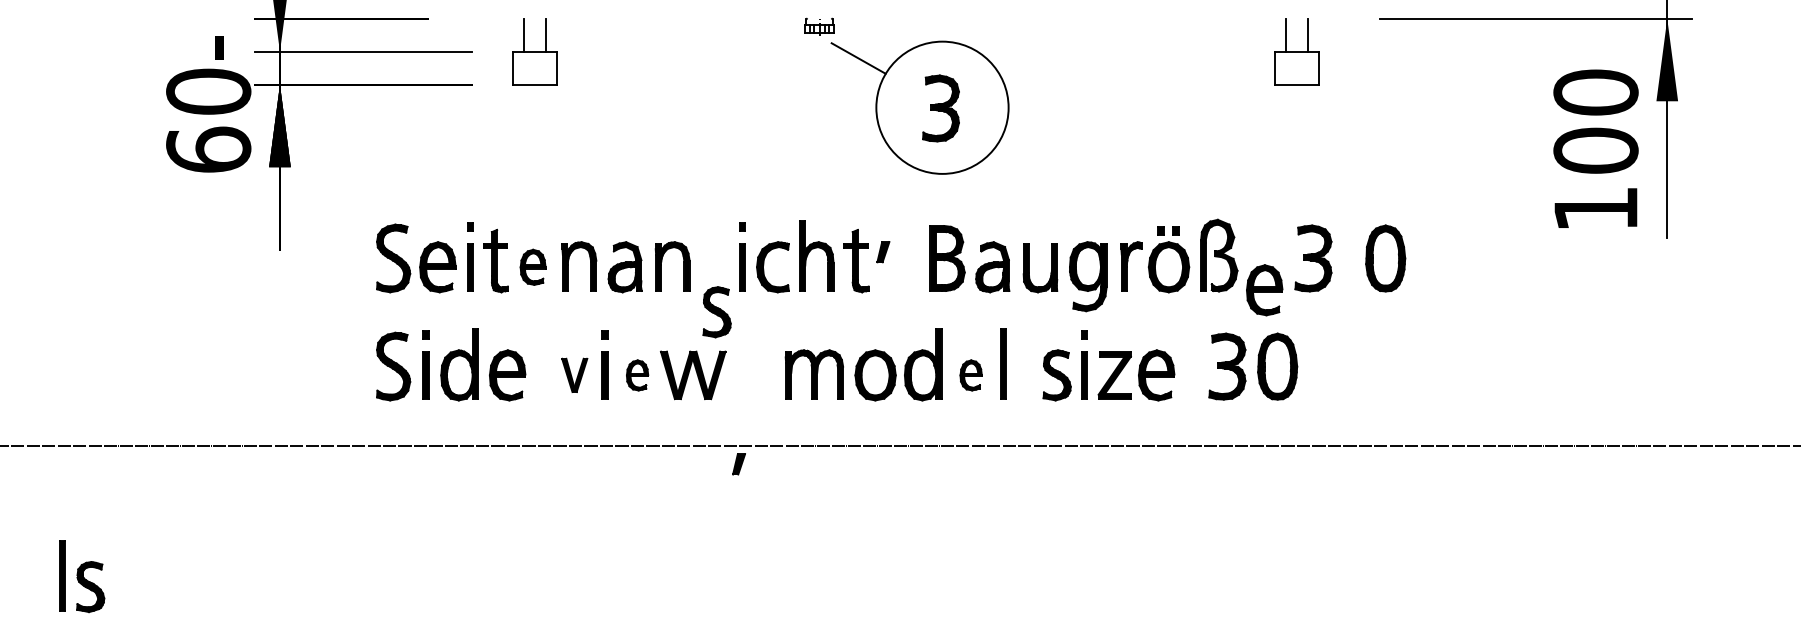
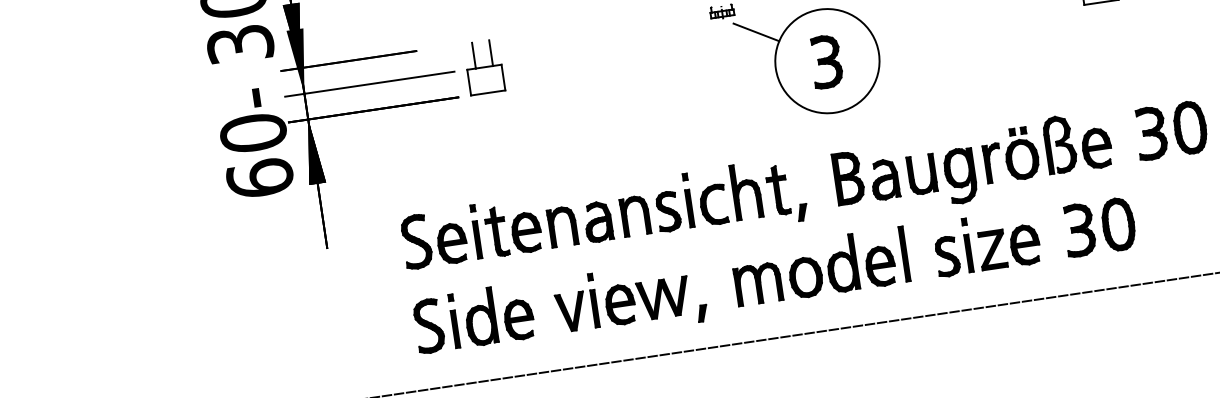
part: (534, 51) -> (484, 67), moved
part: (883, 252) -> (802, 212), moved
part: (1313, 258) -> (1151, 133), moved
part: (532, 267) -> (526, 232), size x1.43
part: (1264, 290) -> (1096, 148), moved
part: (716, 312) -> (668, 211), moved
part: (574, 375) -> (571, 312), size x1.43
part: (637, 375) -> (620, 305), size x1.67
part: (970, 375) -> (880, 266), size x1.67
part: (738, 464) -> (702, 313), moved

